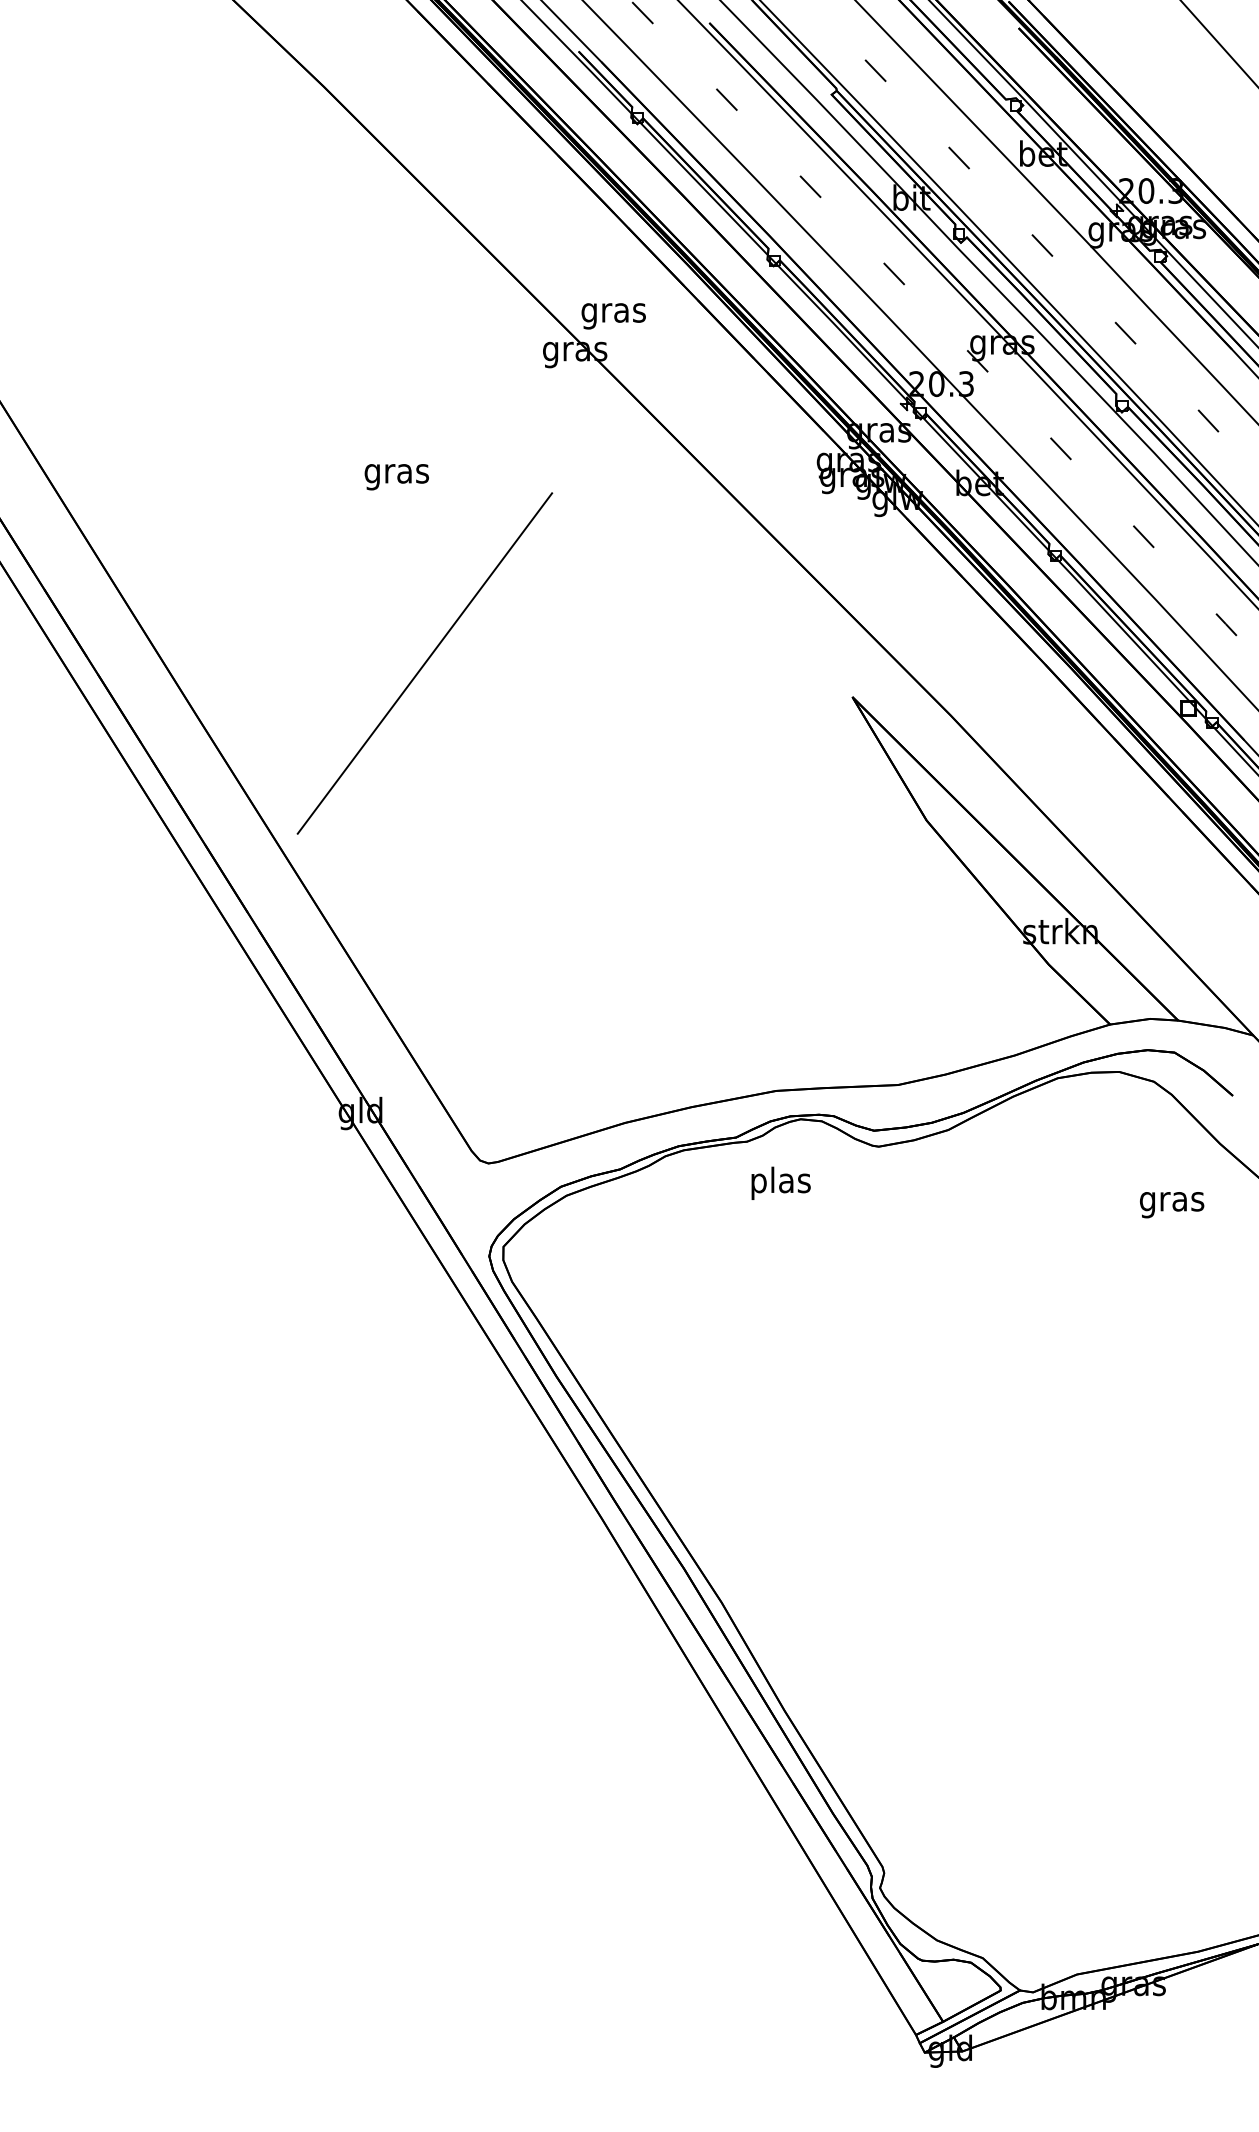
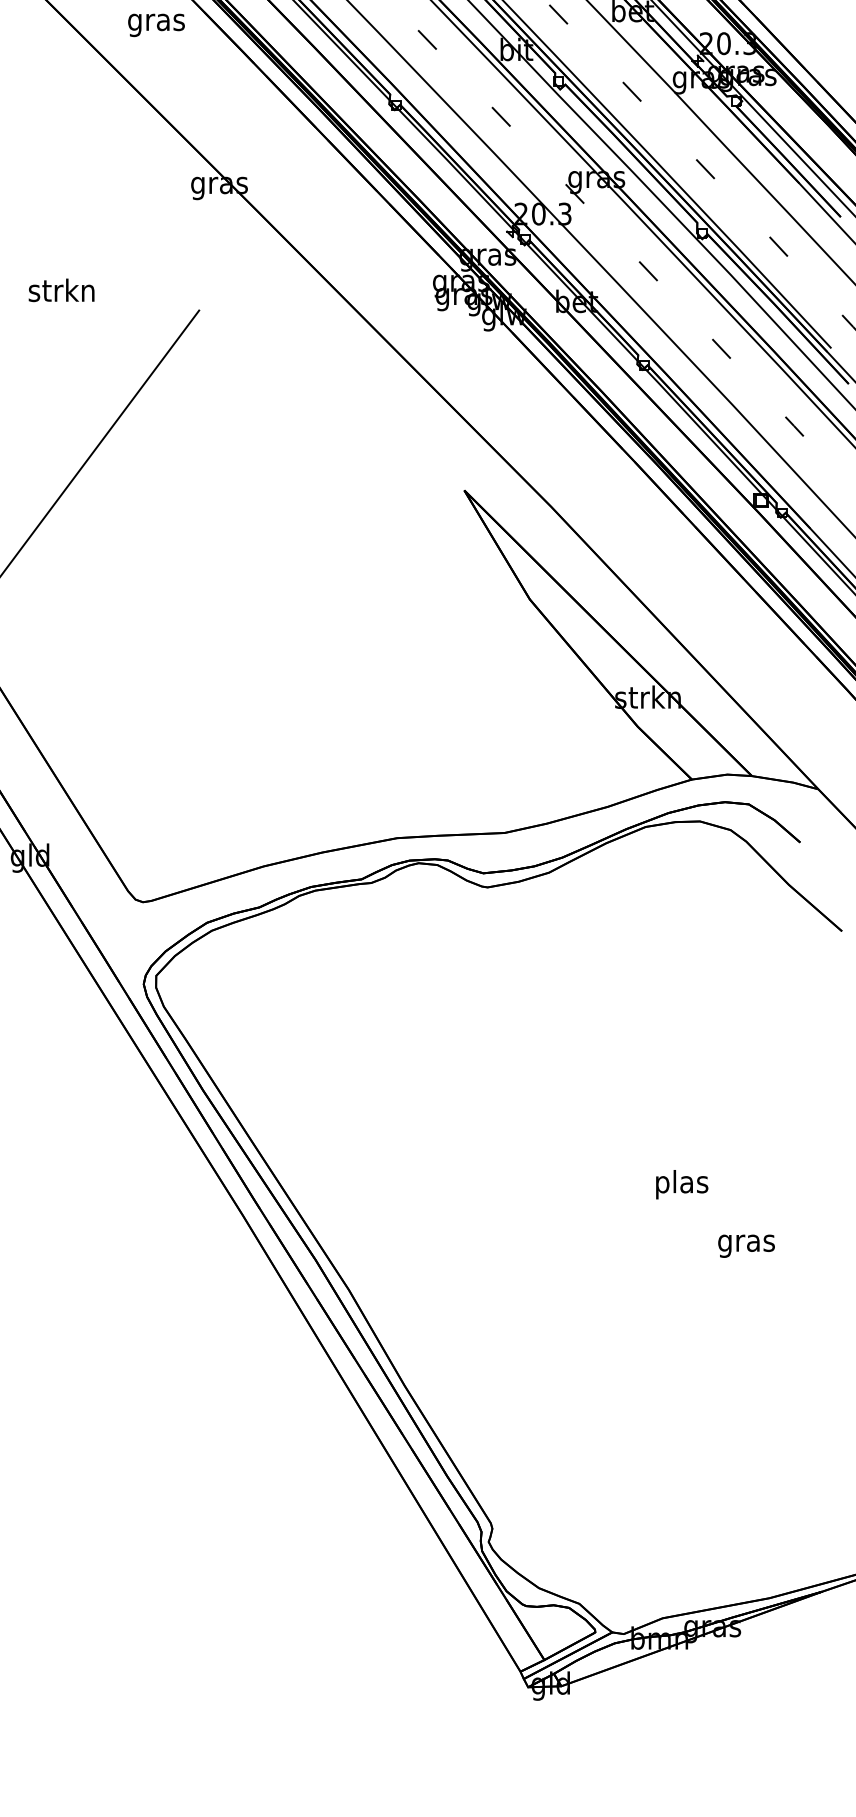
text: (613, 316) -> (156, 25), moved
text: (396, 473) -> (61, 293), gras -> strkn
text: (780, 1182) -> (681, 1183), moved
text: (1172, 1205) -> (746, 1246), moved

